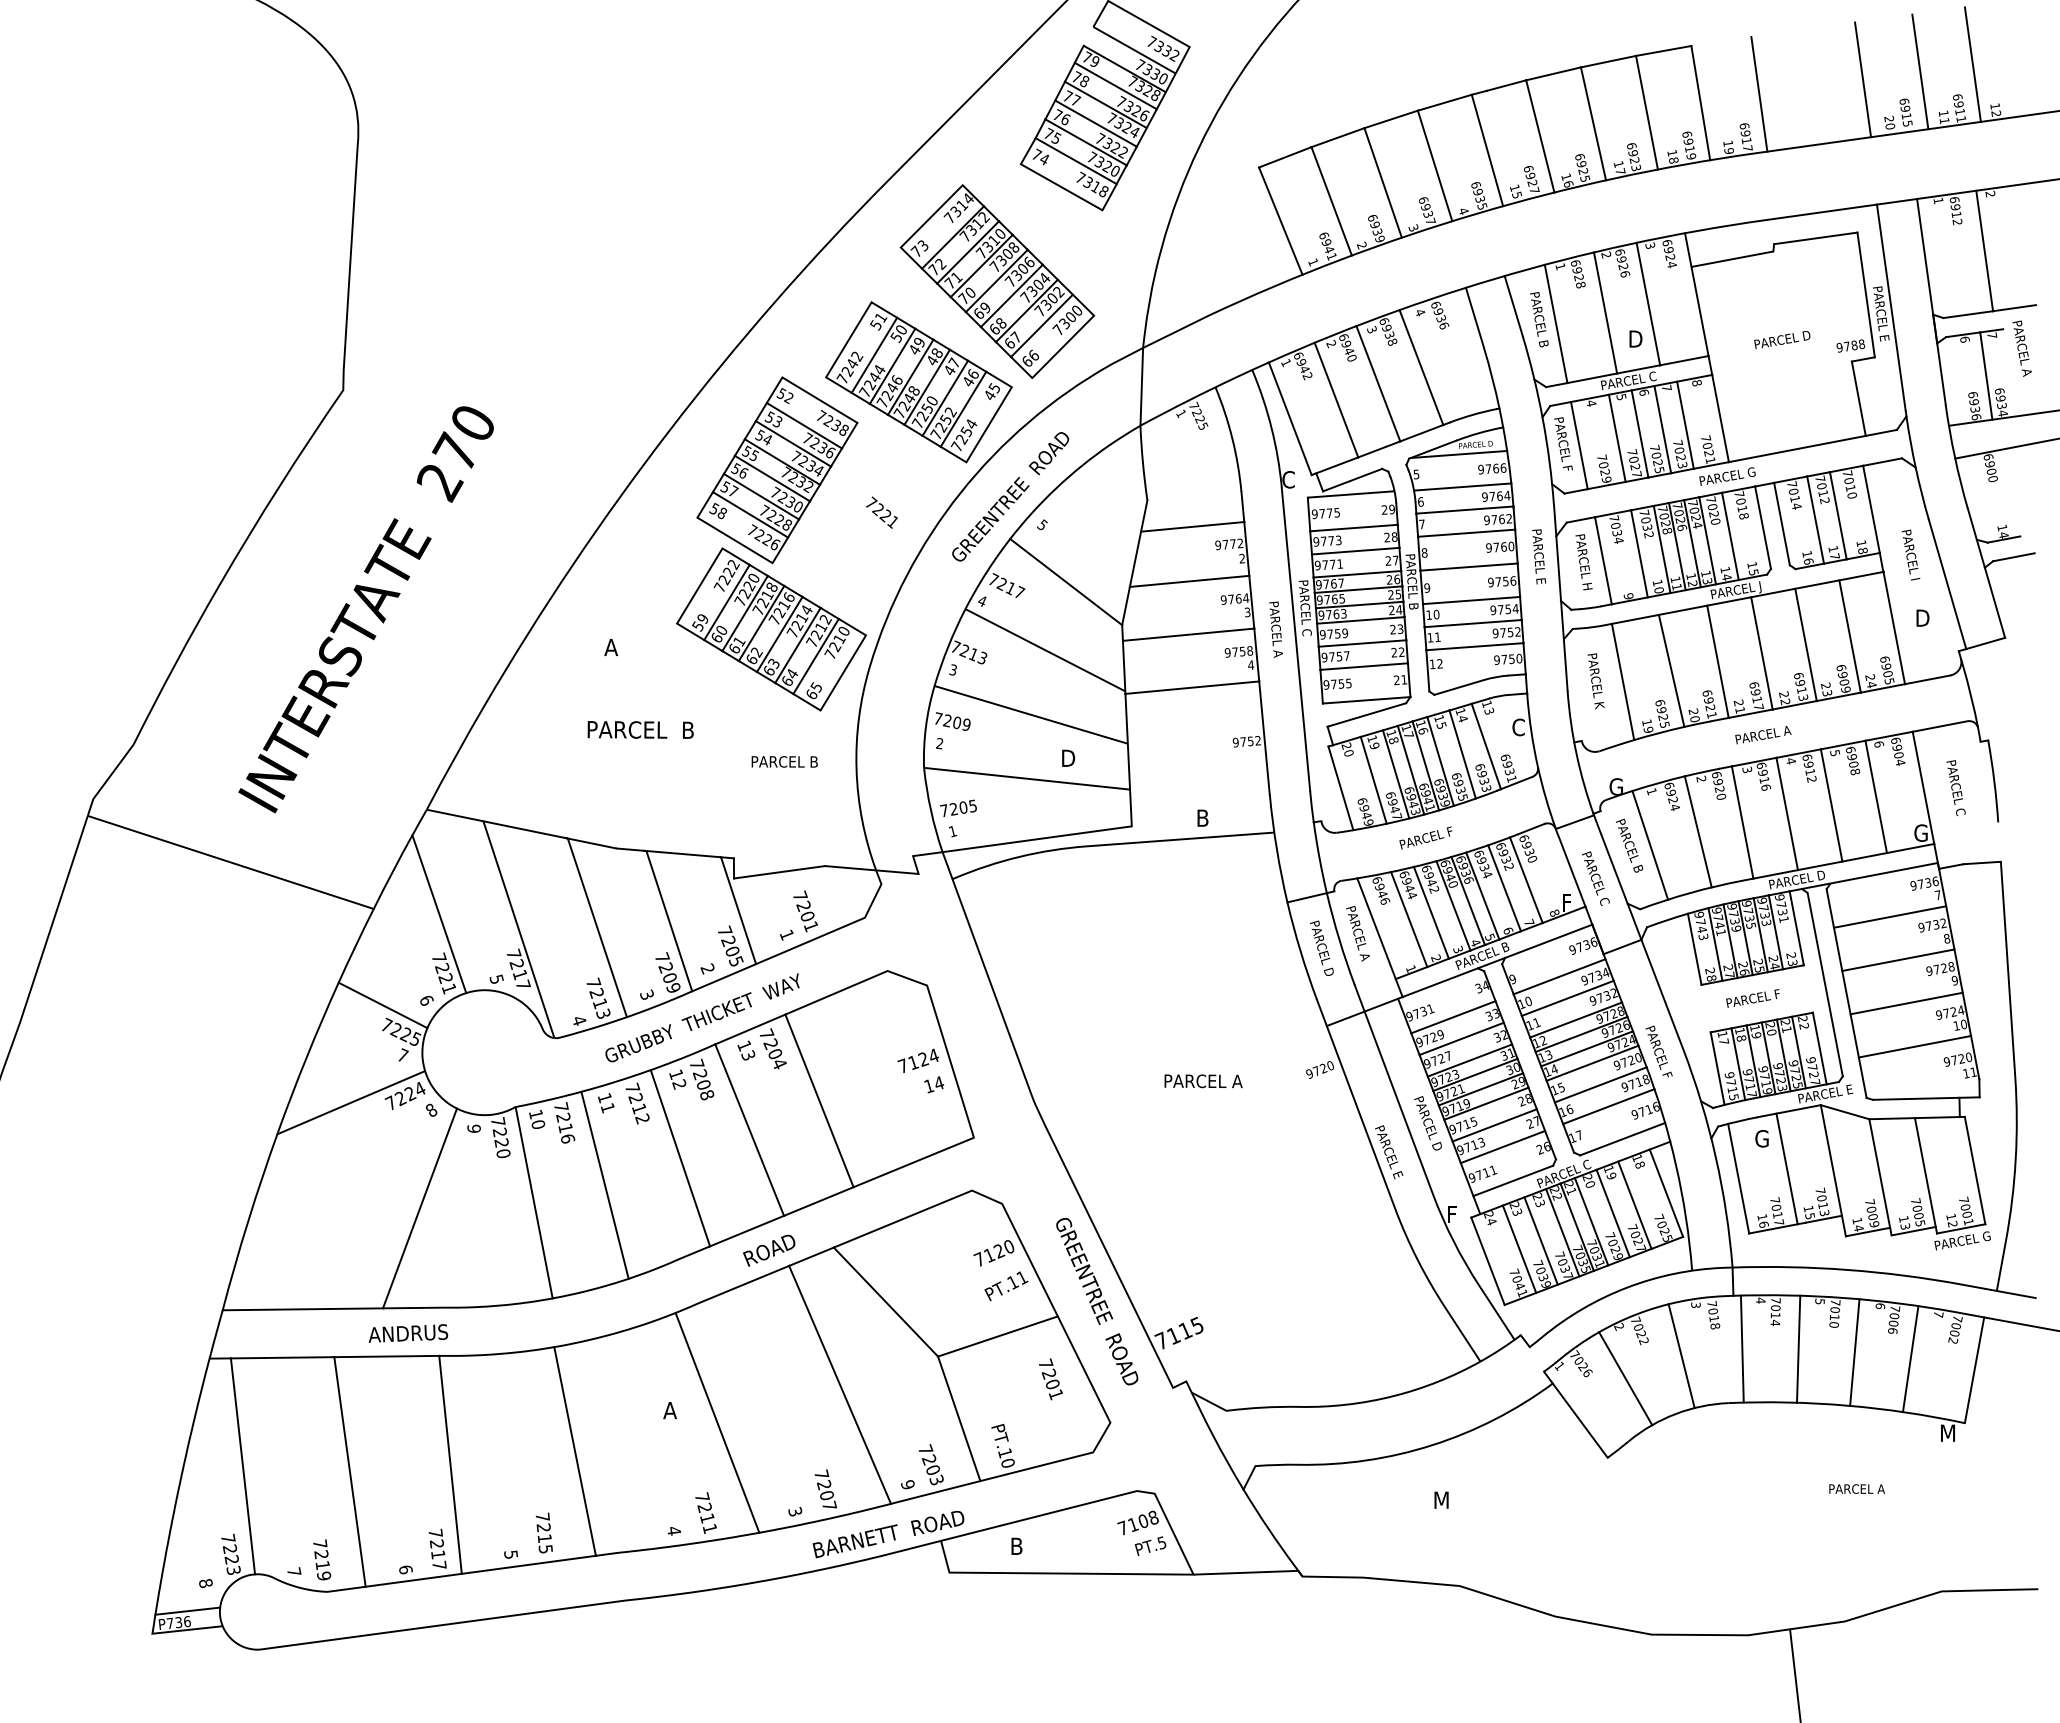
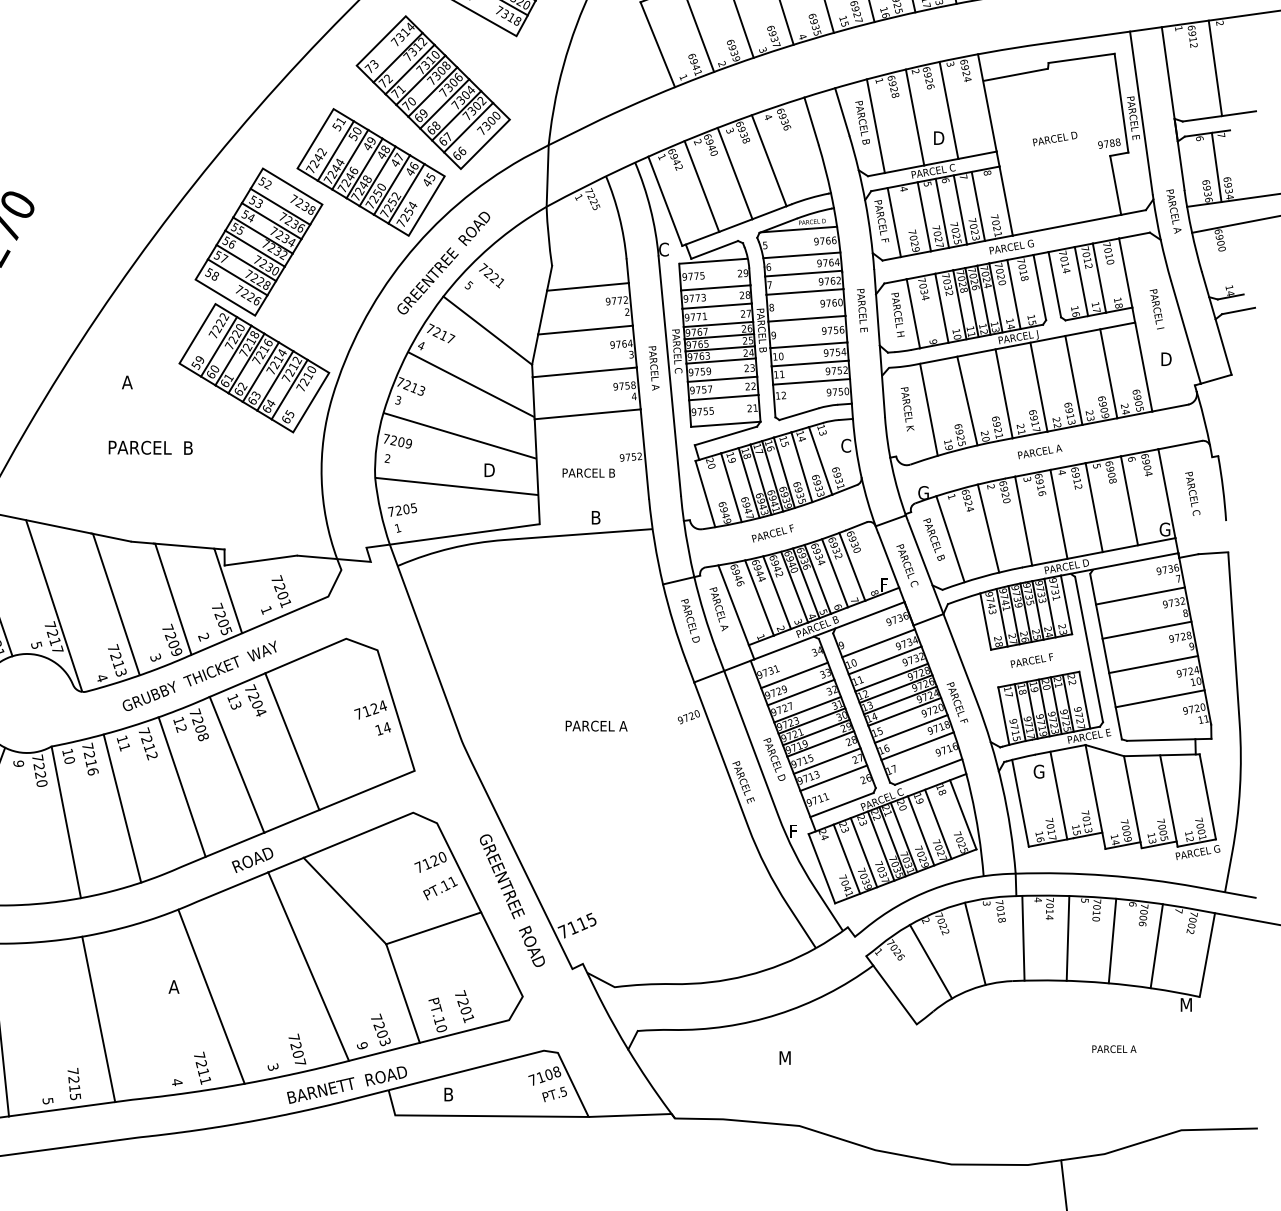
text: (2021, 348) -> (1173, 211), moved
text: (881, 512) -> (491, 275), moved
text: (784, 761) -> (588, 472), moved
text: (1050, 1379) -> (464, 1006), moved

